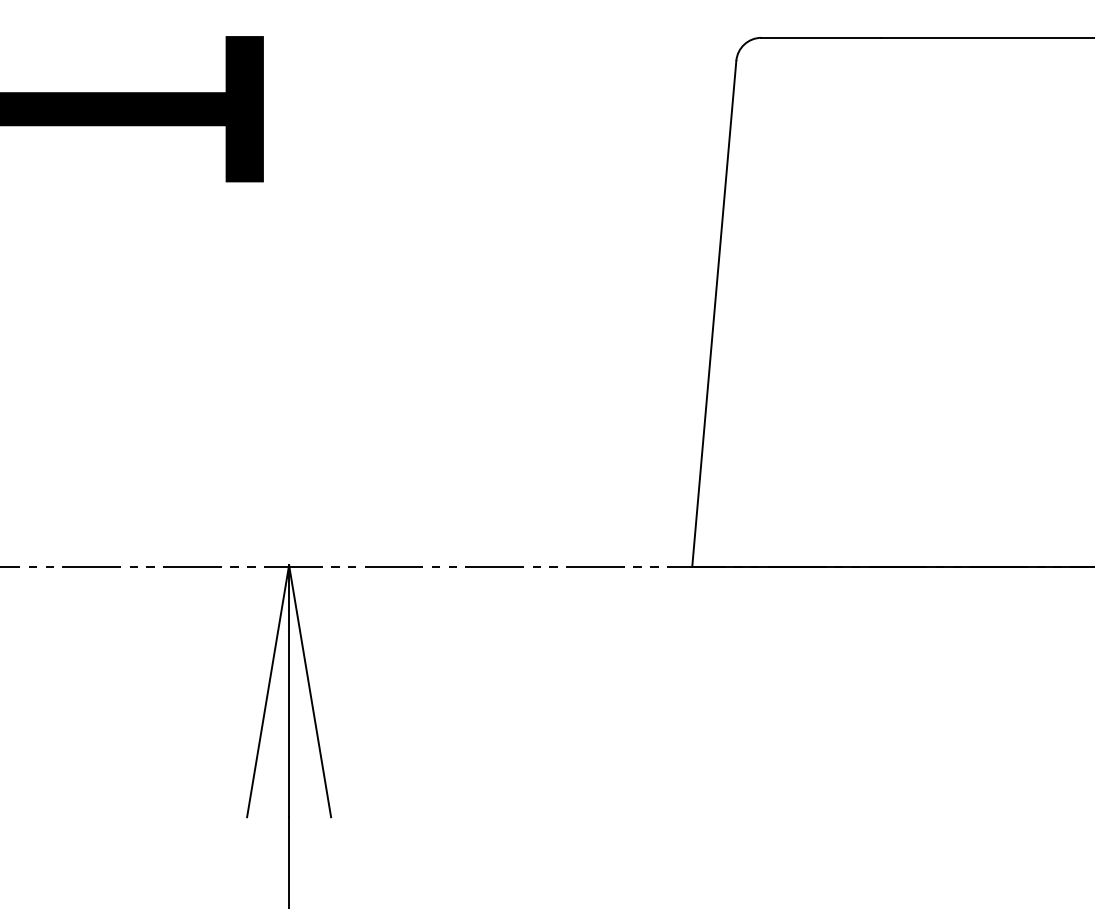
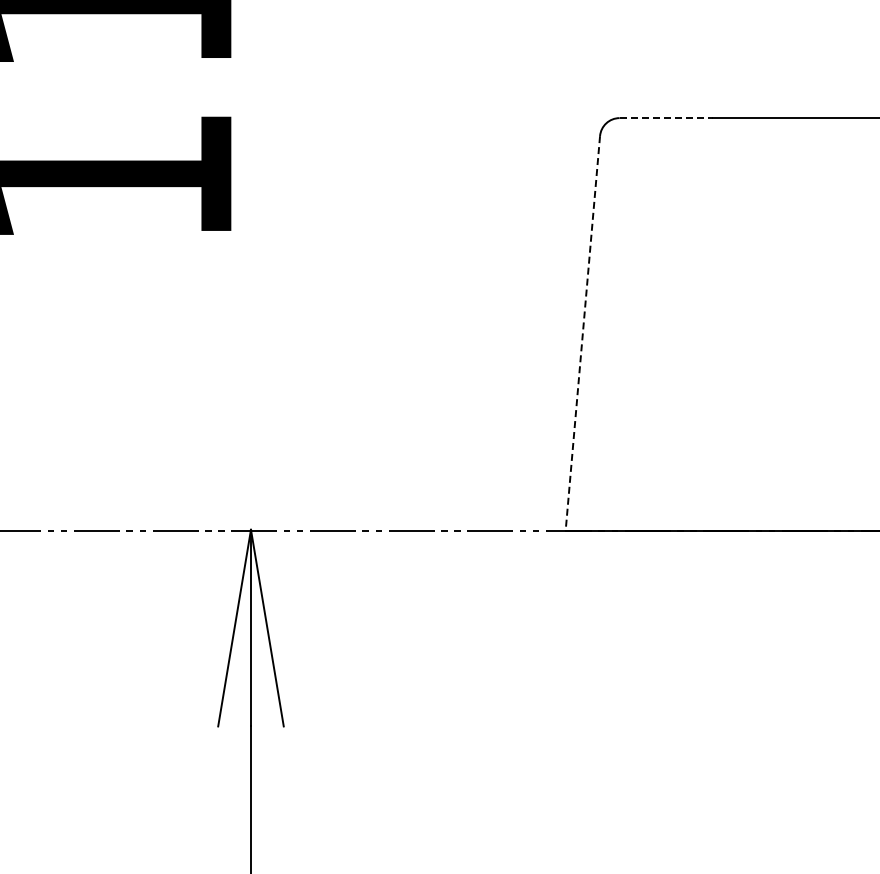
line: (821, 38) -> (666, 118), solid -> dashed
line: (713, 315) -> (582, 334), solid -> dashed

